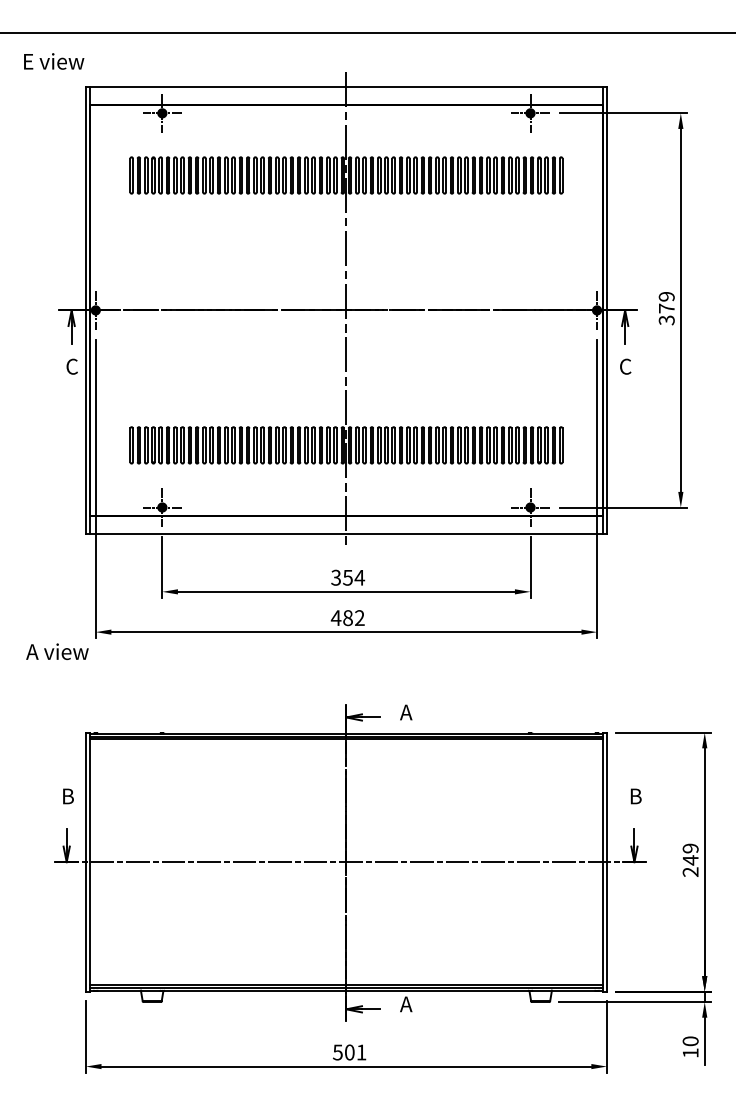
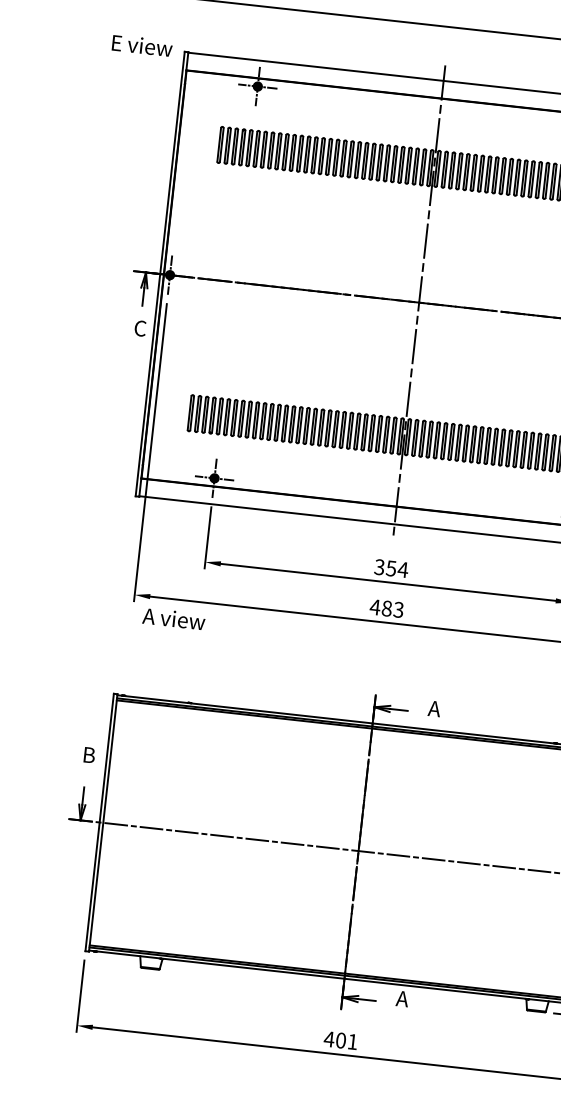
text: (54, 61) -> (142, 45), moved
text: (359, 618) -> (398, 610), 482 -> 483
text: (57, 651) -> (174, 618), moved
text: (337, 1052) -> (328, 1039), 501 -> 401

